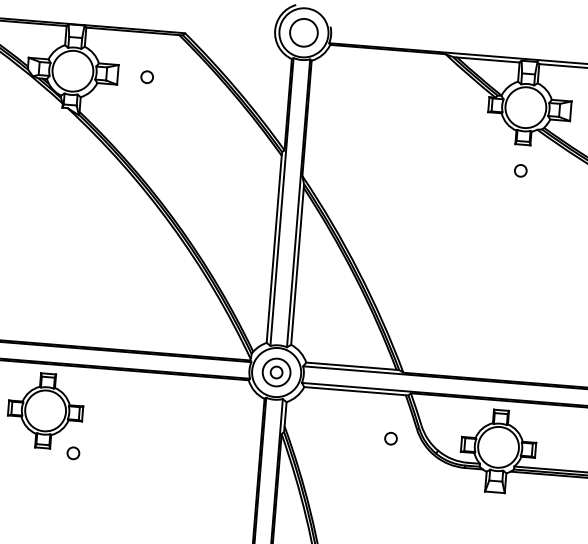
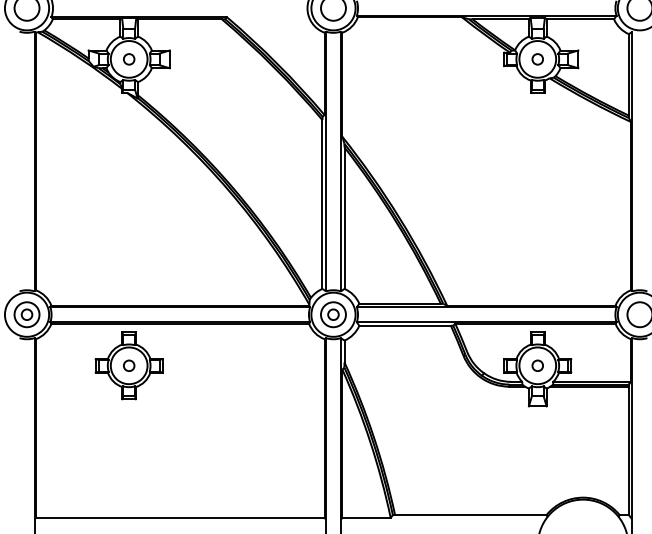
part: (147, 77) -> (129, 59), moved
part: (520, 170) -> (537, 59), moved
part: (390, 438) -> (537, 365), moved
part: (73, 453) -> (129, 365), moved

